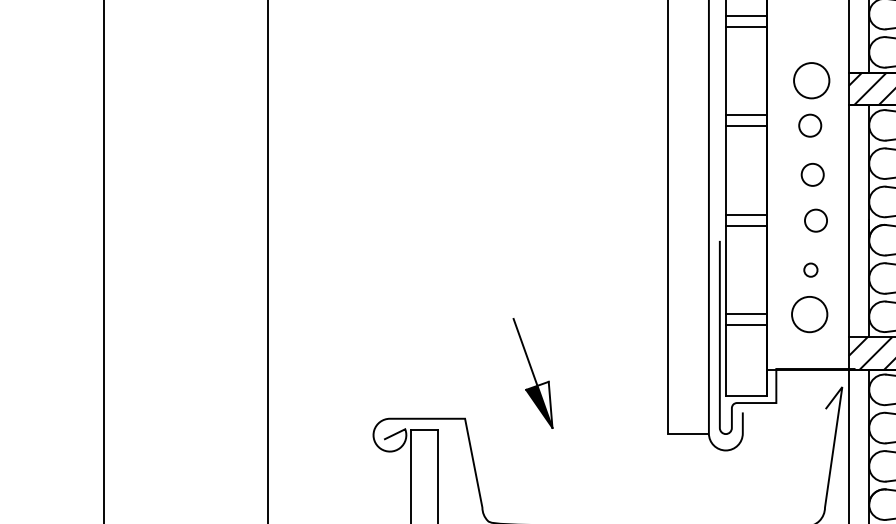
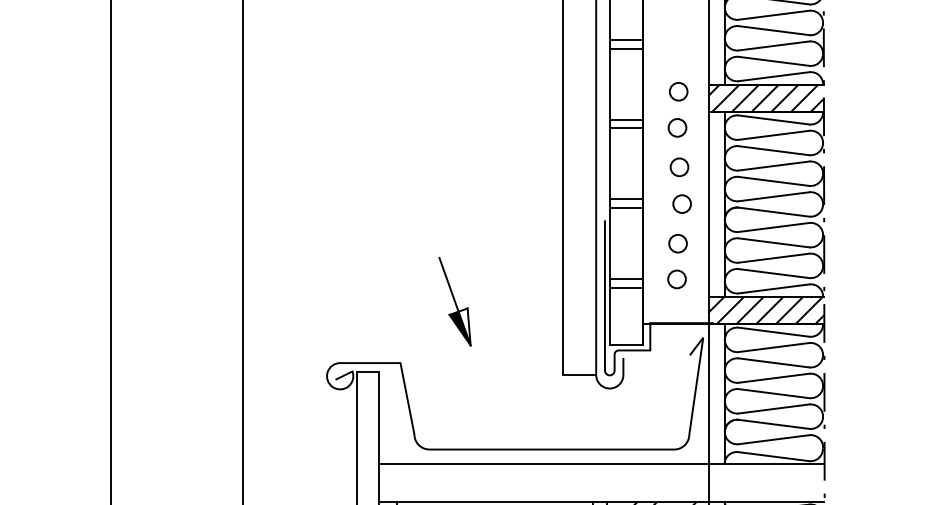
circle: (811, 80) -> (678, 91), size x0.62
circle: (810, 269) -> (677, 243), size x1.67
circle: (808, 314) -> (676, 279), size x0.62
part: (532, 373) -> (454, 301), moved

